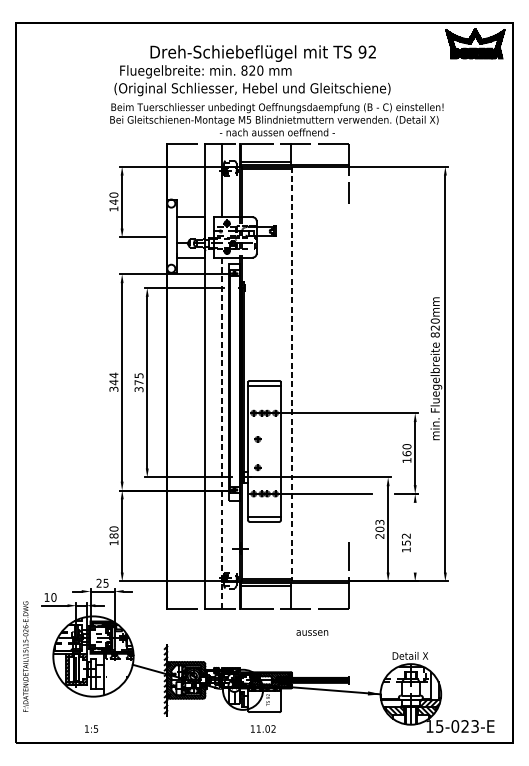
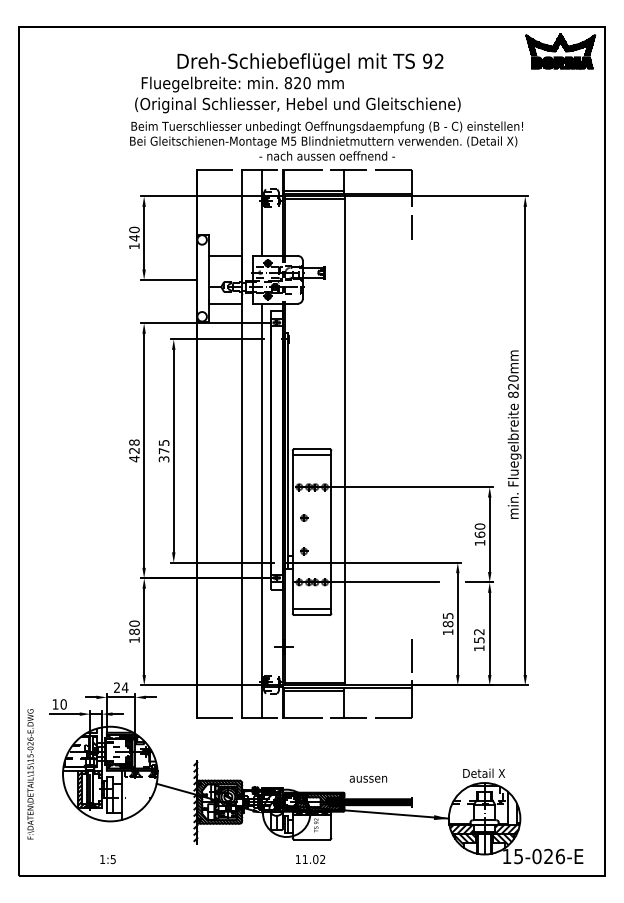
line: (292, 373) -> (344, 440), dashed -> solid
text: (113, 382) -> (134, 450), 344 -> 428
line: (221, 433) -> (261, 510), dashed -> solid
text: (379, 529) -> (447, 624), 203 -> 185
line: (415, 537) -> (489, 633), added
text: (105, 583) -> (124, 687), 25 -> 24
text: (312, 632) -> (368, 778), moved
hatch: (392, 702) -> (462, 828), added
text: (475, 726) -> (560, 856), 15-023-E -> 15-026-E

